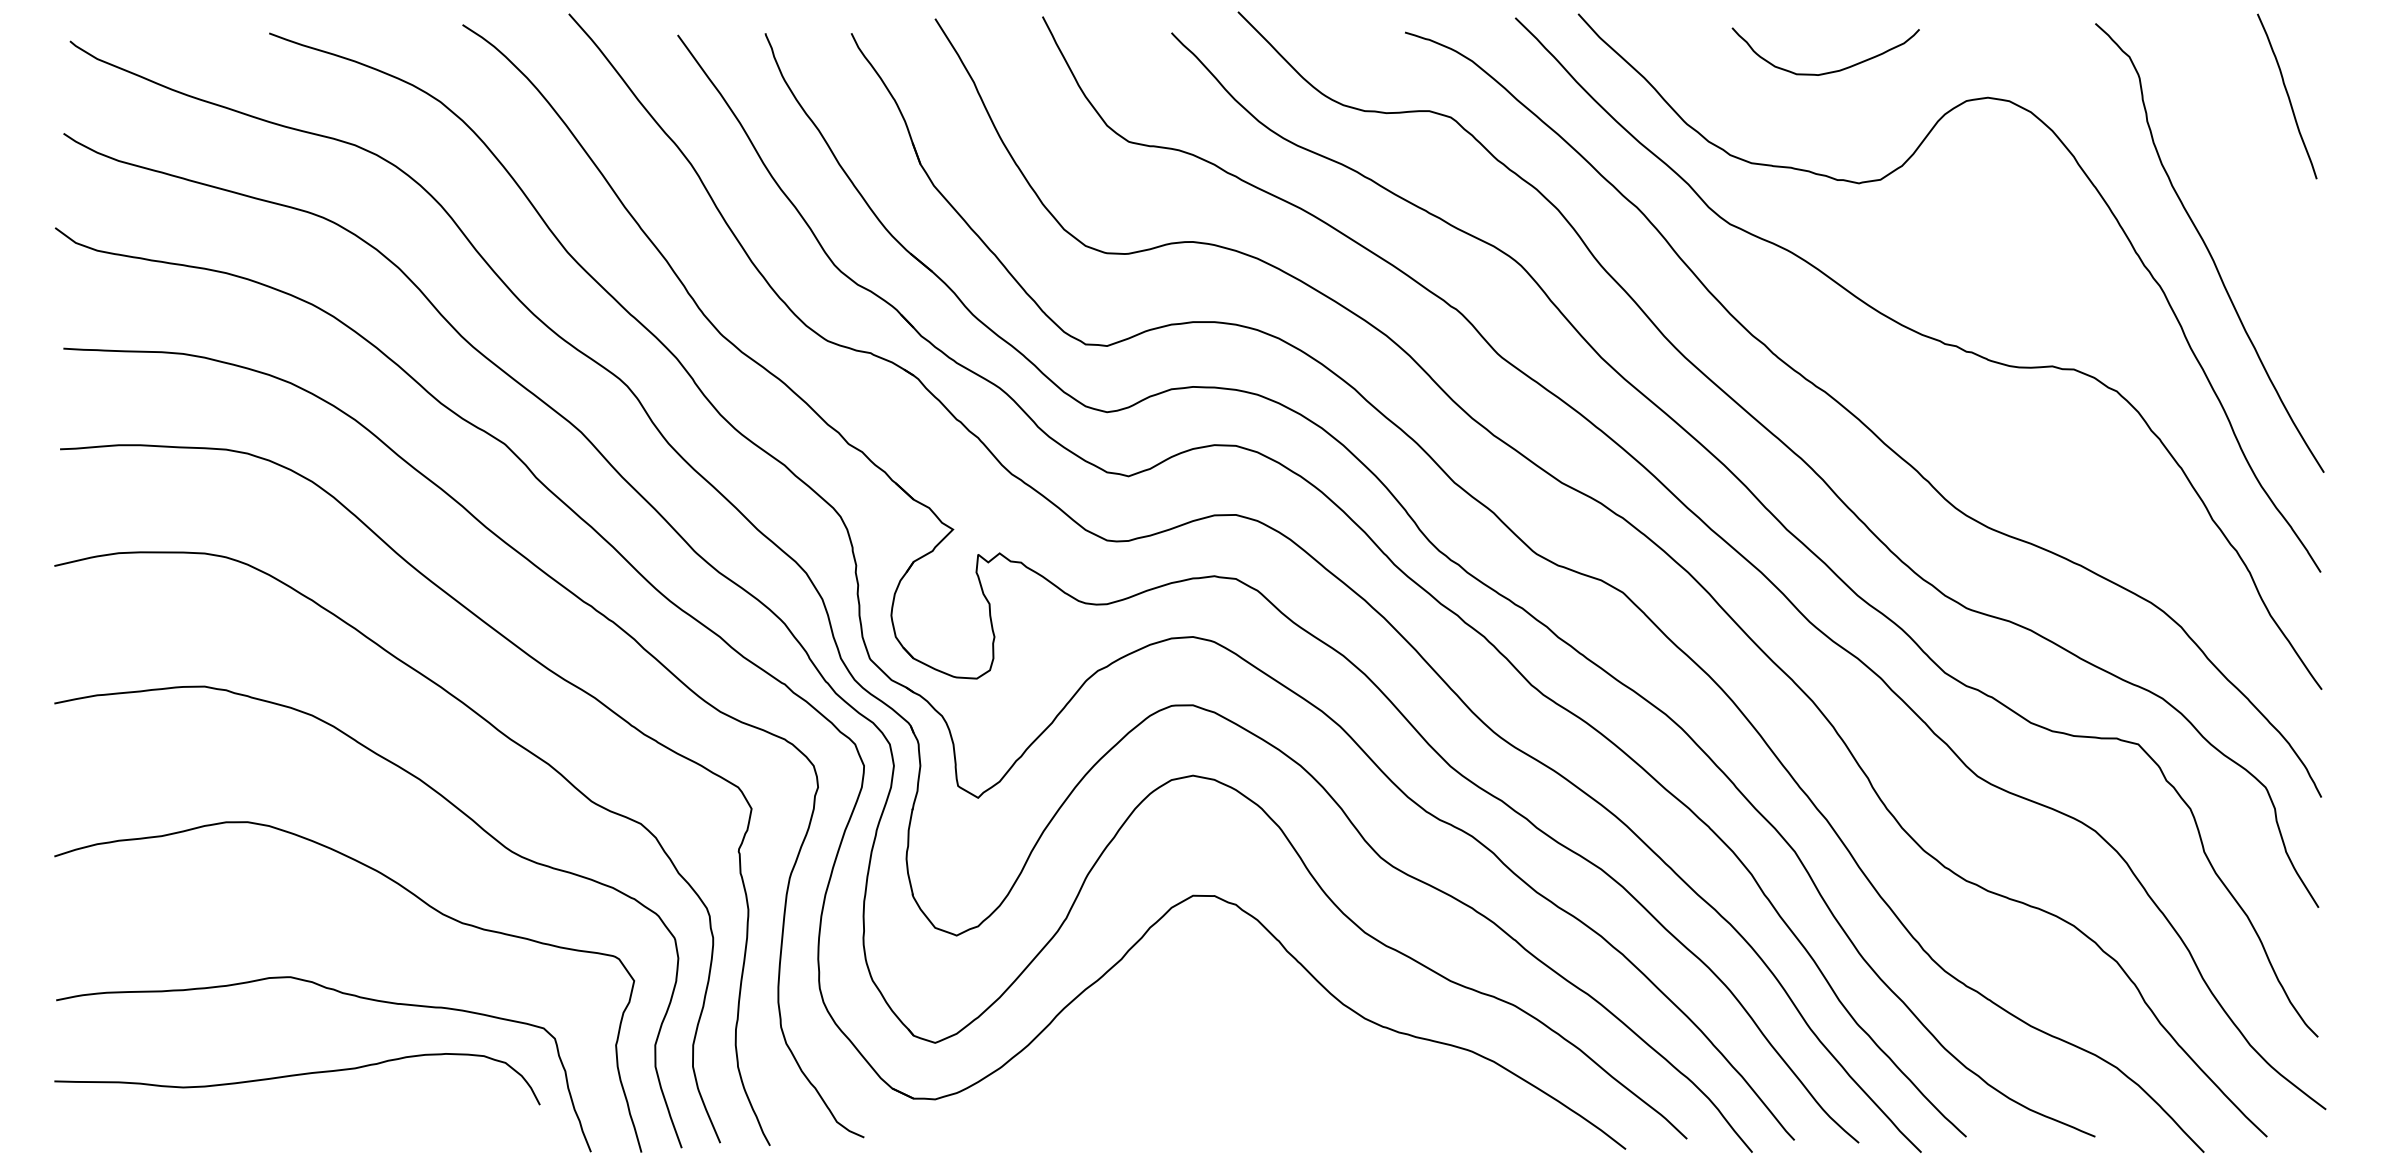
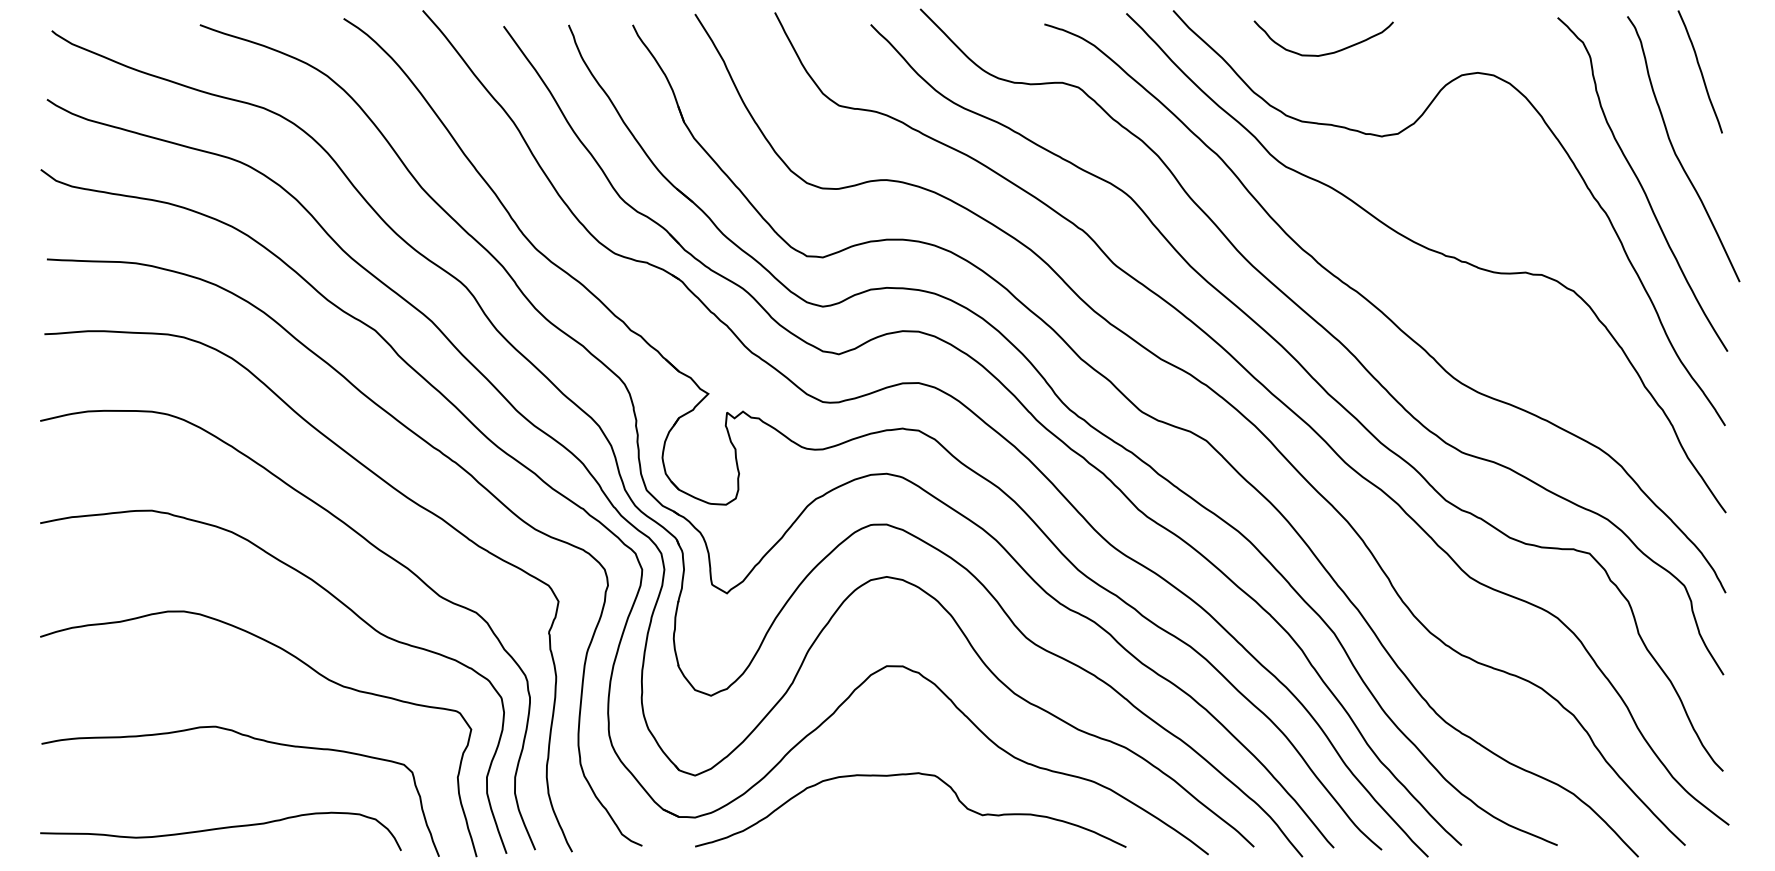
curve: (1829, 71) -> (1326, 53), moved
curve: (2254, 205) -> (1675, 152), added
curve: (1219, 1042) -> (906, 775), added
curve: (295, 1076) -> (219, 829), moved

